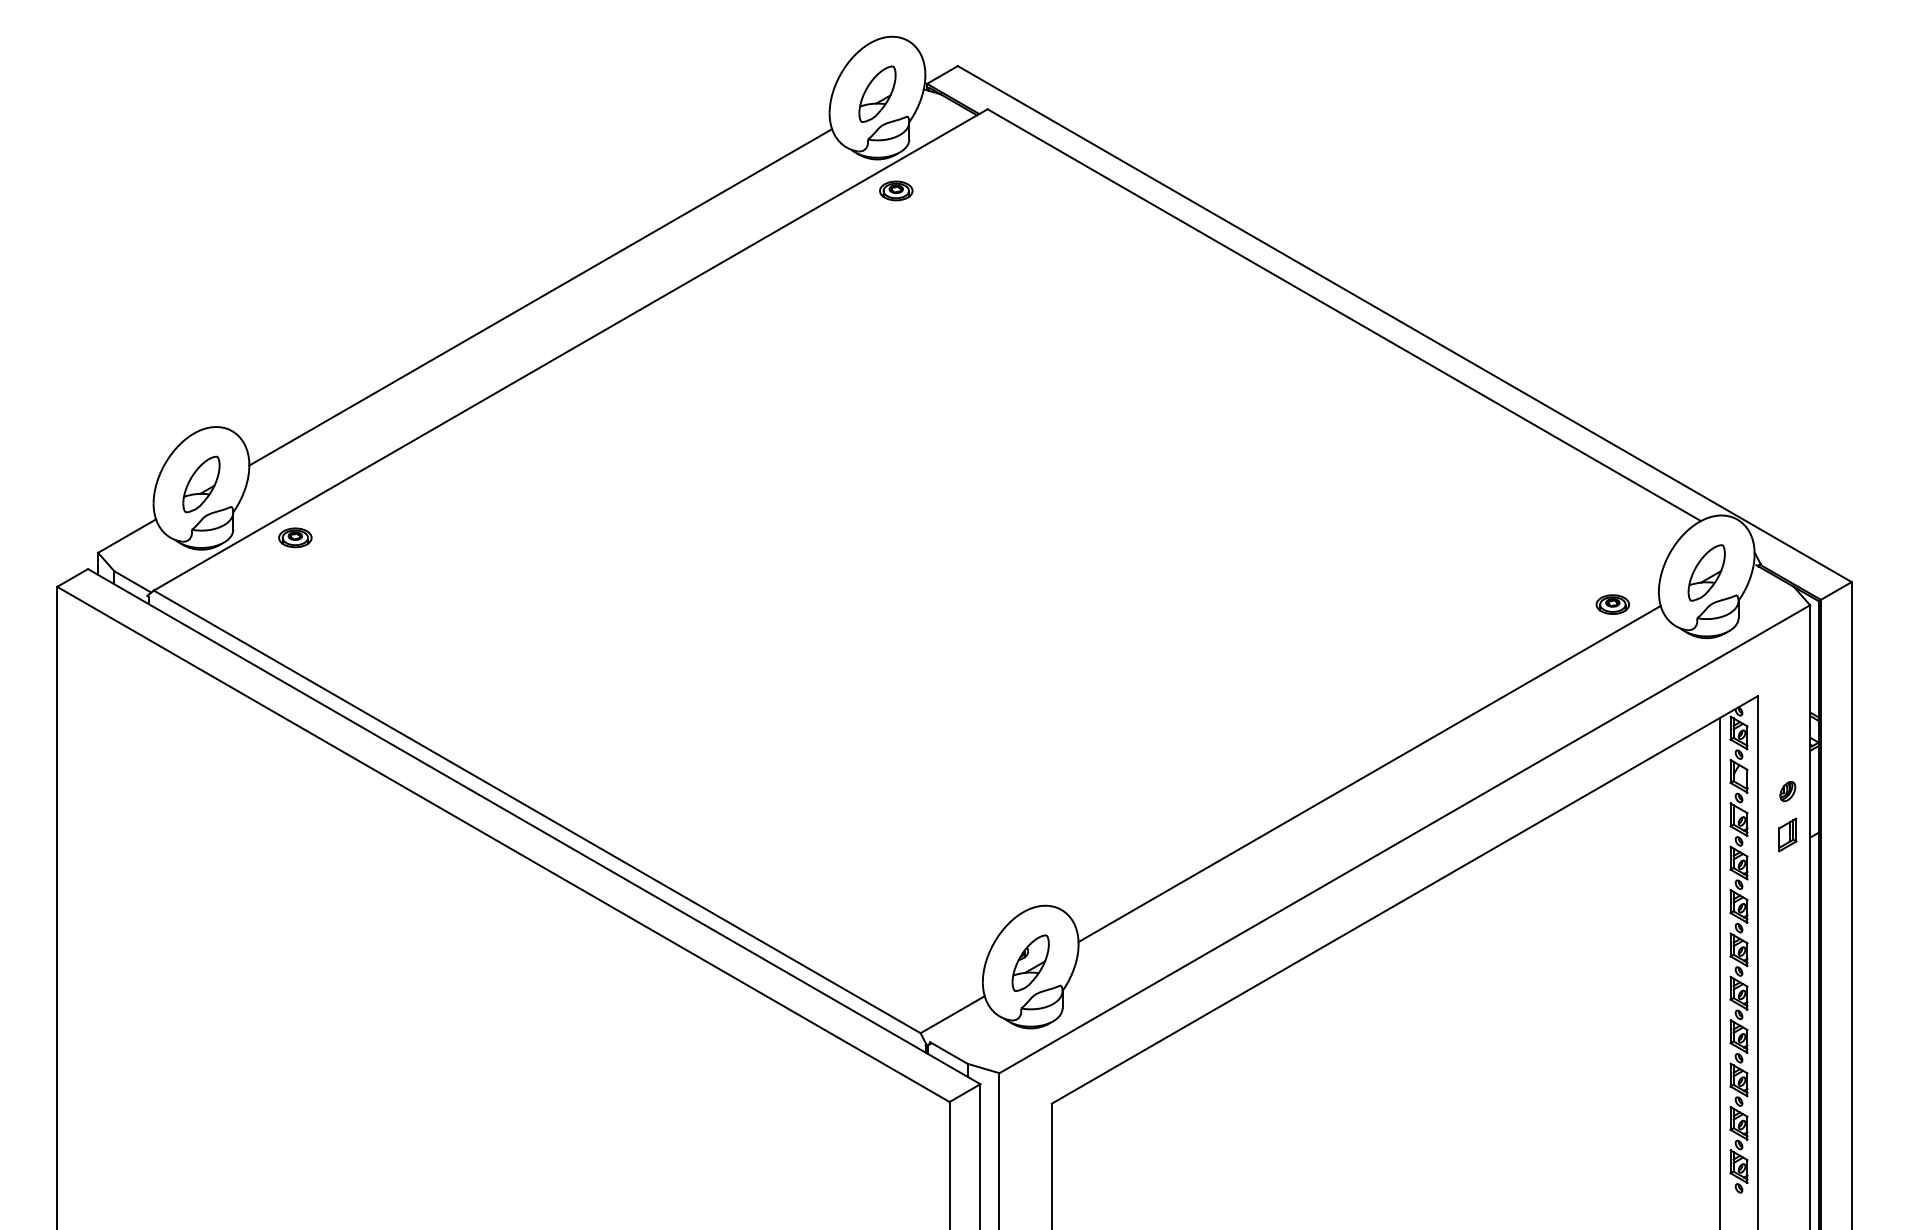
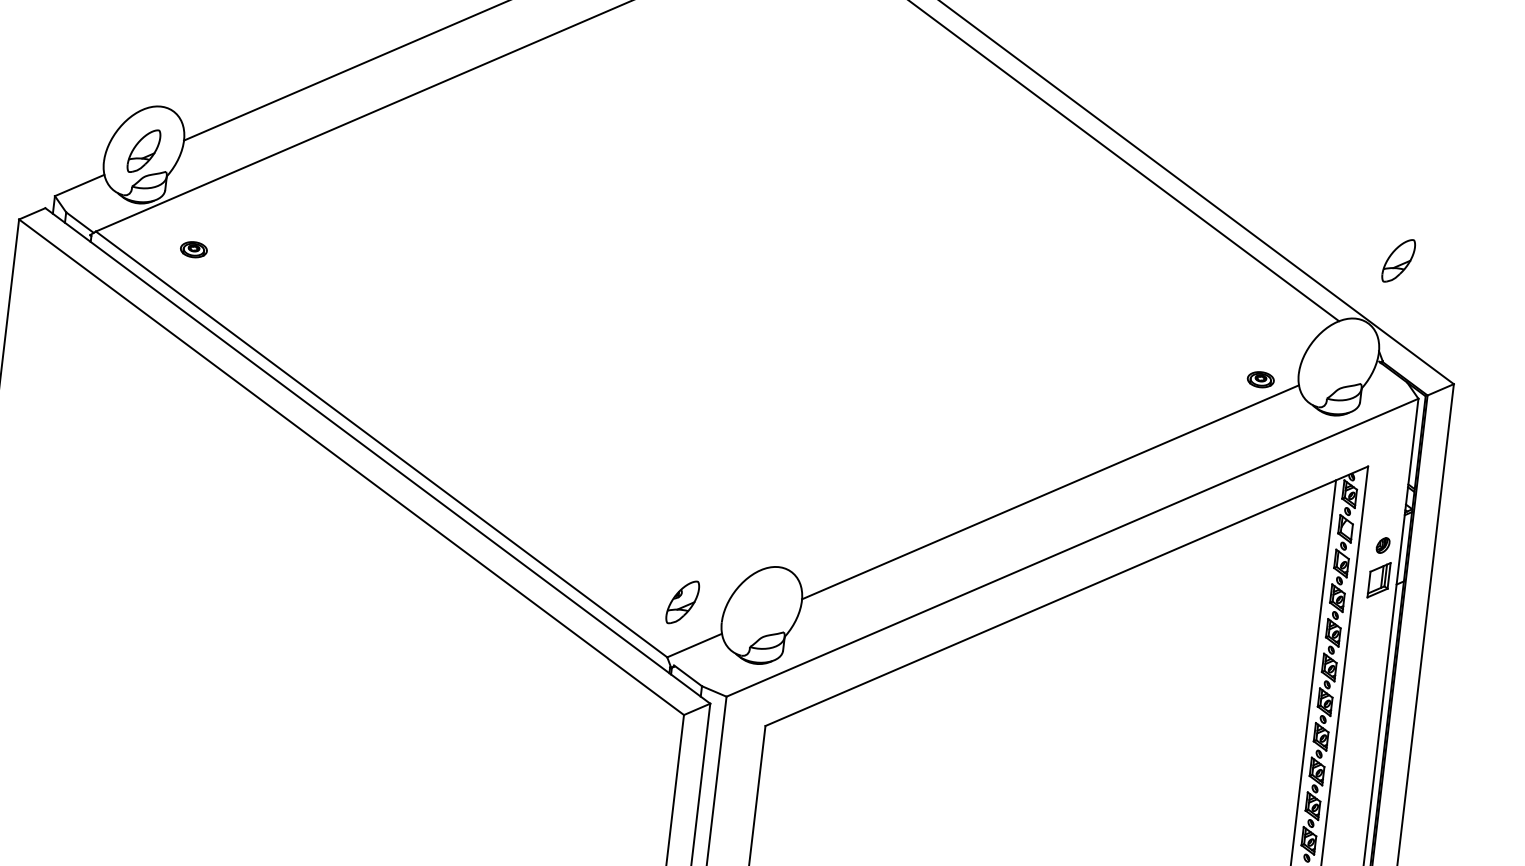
part: (295, 537) -> (194, 249), moved
part: (1706, 572) -> (1398, 260), moved
part: (1787, 834) -> (1378, 579), size x1.4
part: (1030, 962) -> (682, 601), moved

